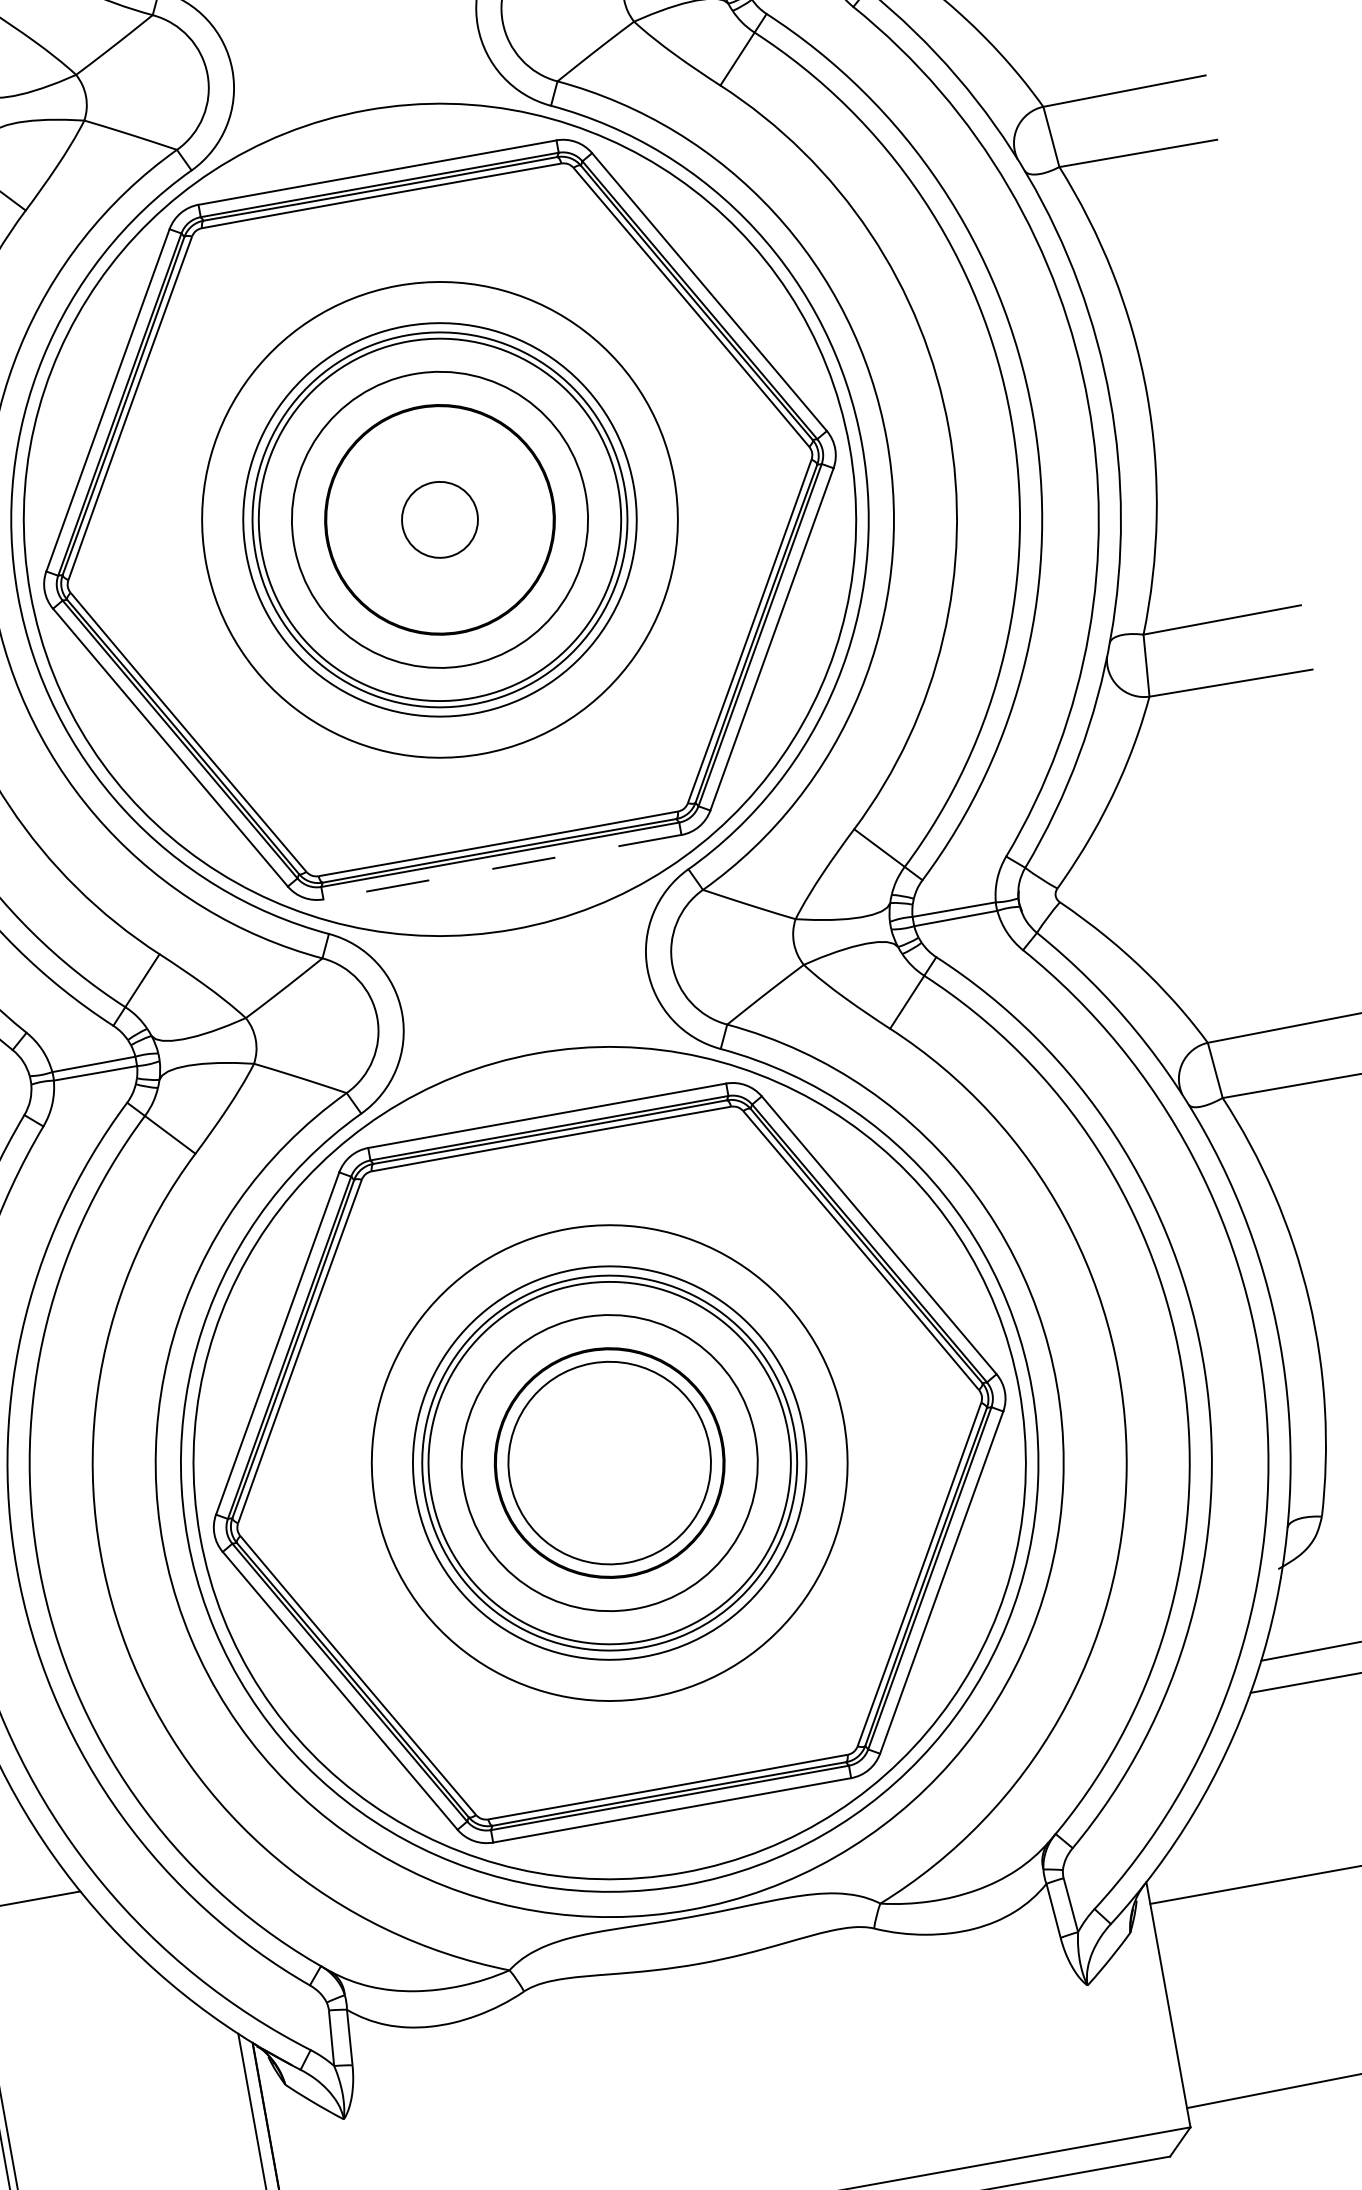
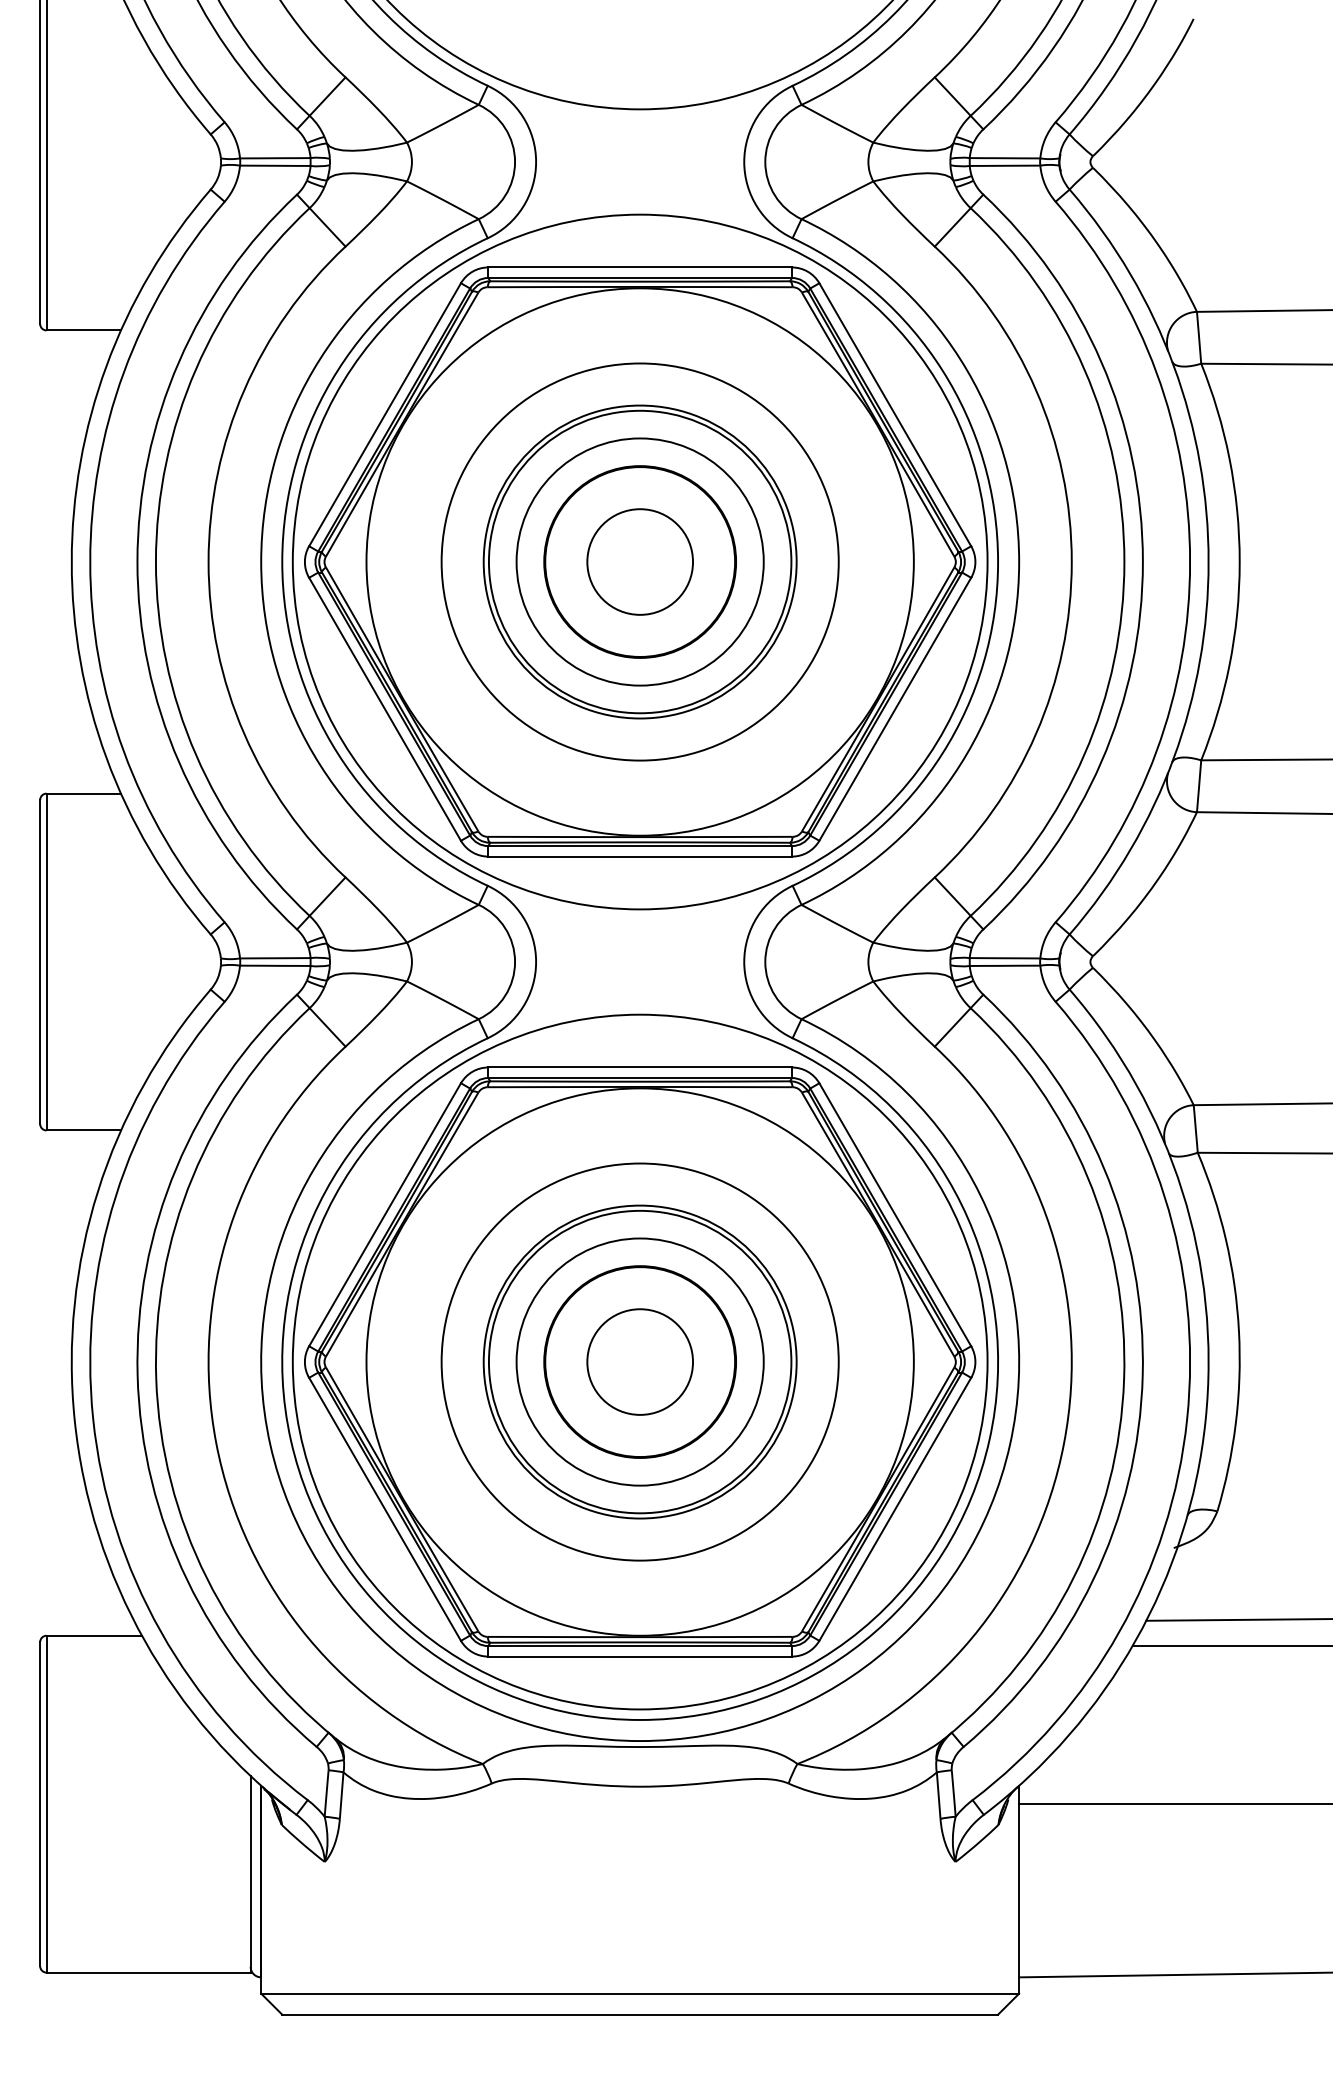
circle: (439, 519) -> (639, 561), size x1.67
circle: (440, 519) -> (640, 561), size x1.67
line: (502, 866) -> (640, 856), dashed -> solid
circle: (608, 1462) -> (639, 1361), size x1.67
circle: (609, 1462) -> (640, 1361), size x0.62

